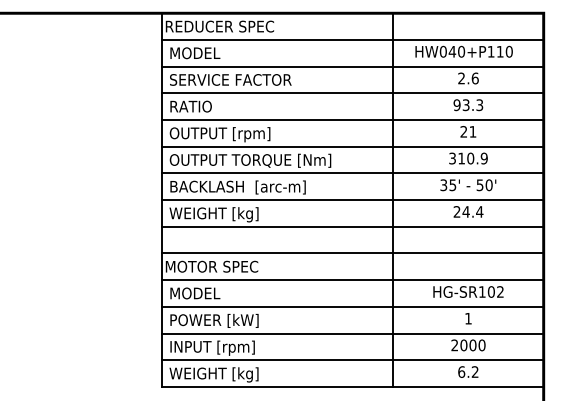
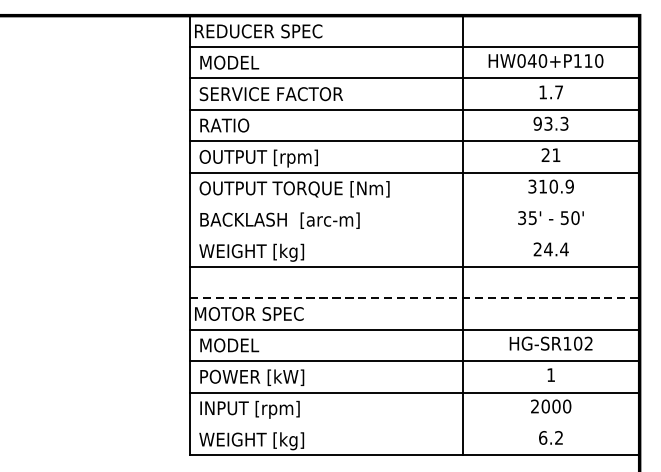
text: (468, 78) -> (551, 92), 2.6 -> 1.7
line: (352, 173) -> (414, 204), removed
line: (352, 200) -> (414, 236), removed
line: (353, 253) -> (415, 298), solid -> dashed
line: (352, 360) -> (414, 424), removed

